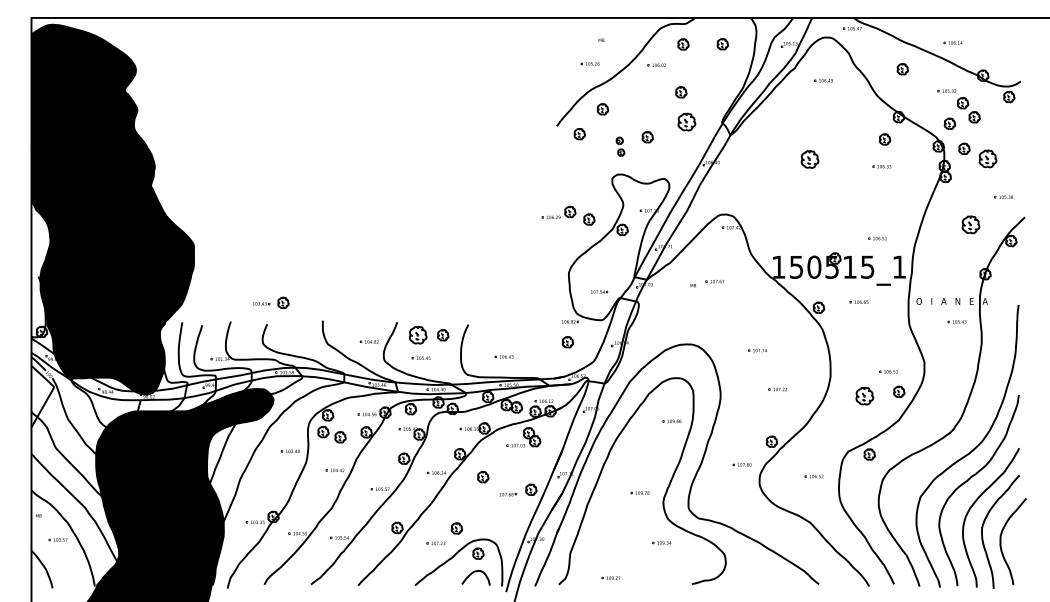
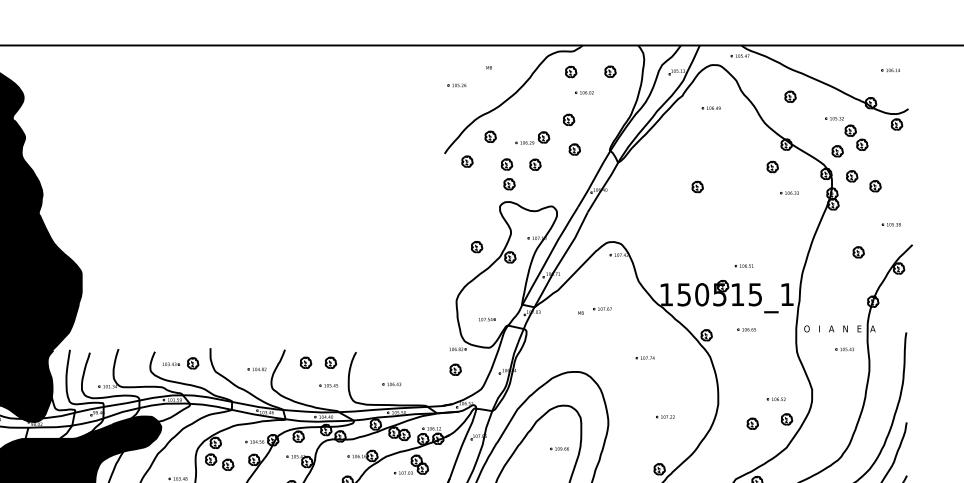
part: (952, 42) -> (890, 70), moved
line: (589, 63) -> (456, 85), moved
line: (656, 64) -> (584, 92), moved
part: (687, 121) -> (575, 149), size x0.62
part: (620, 146) -> (508, 174), size x1.67
part: (987, 158) -> (875, 186), size x0.62
part: (809, 159) -> (697, 187), size x0.62
part: (881, 166) -> (789, 193), moved
part: (558, 211) -> (532, 137), moved
part: (970, 224) -> (858, 252), size x0.62
part: (877, 238) -> (744, 266), moved
part: (271, 302) -> (181, 363), moved
part: (418, 335) -> (306, 363), size x0.62
part: (757, 350) -> (645, 358), moved
part: (420, 357) -> (328, 385), moved
part: (865, 396) -> (753, 424), size x0.62

